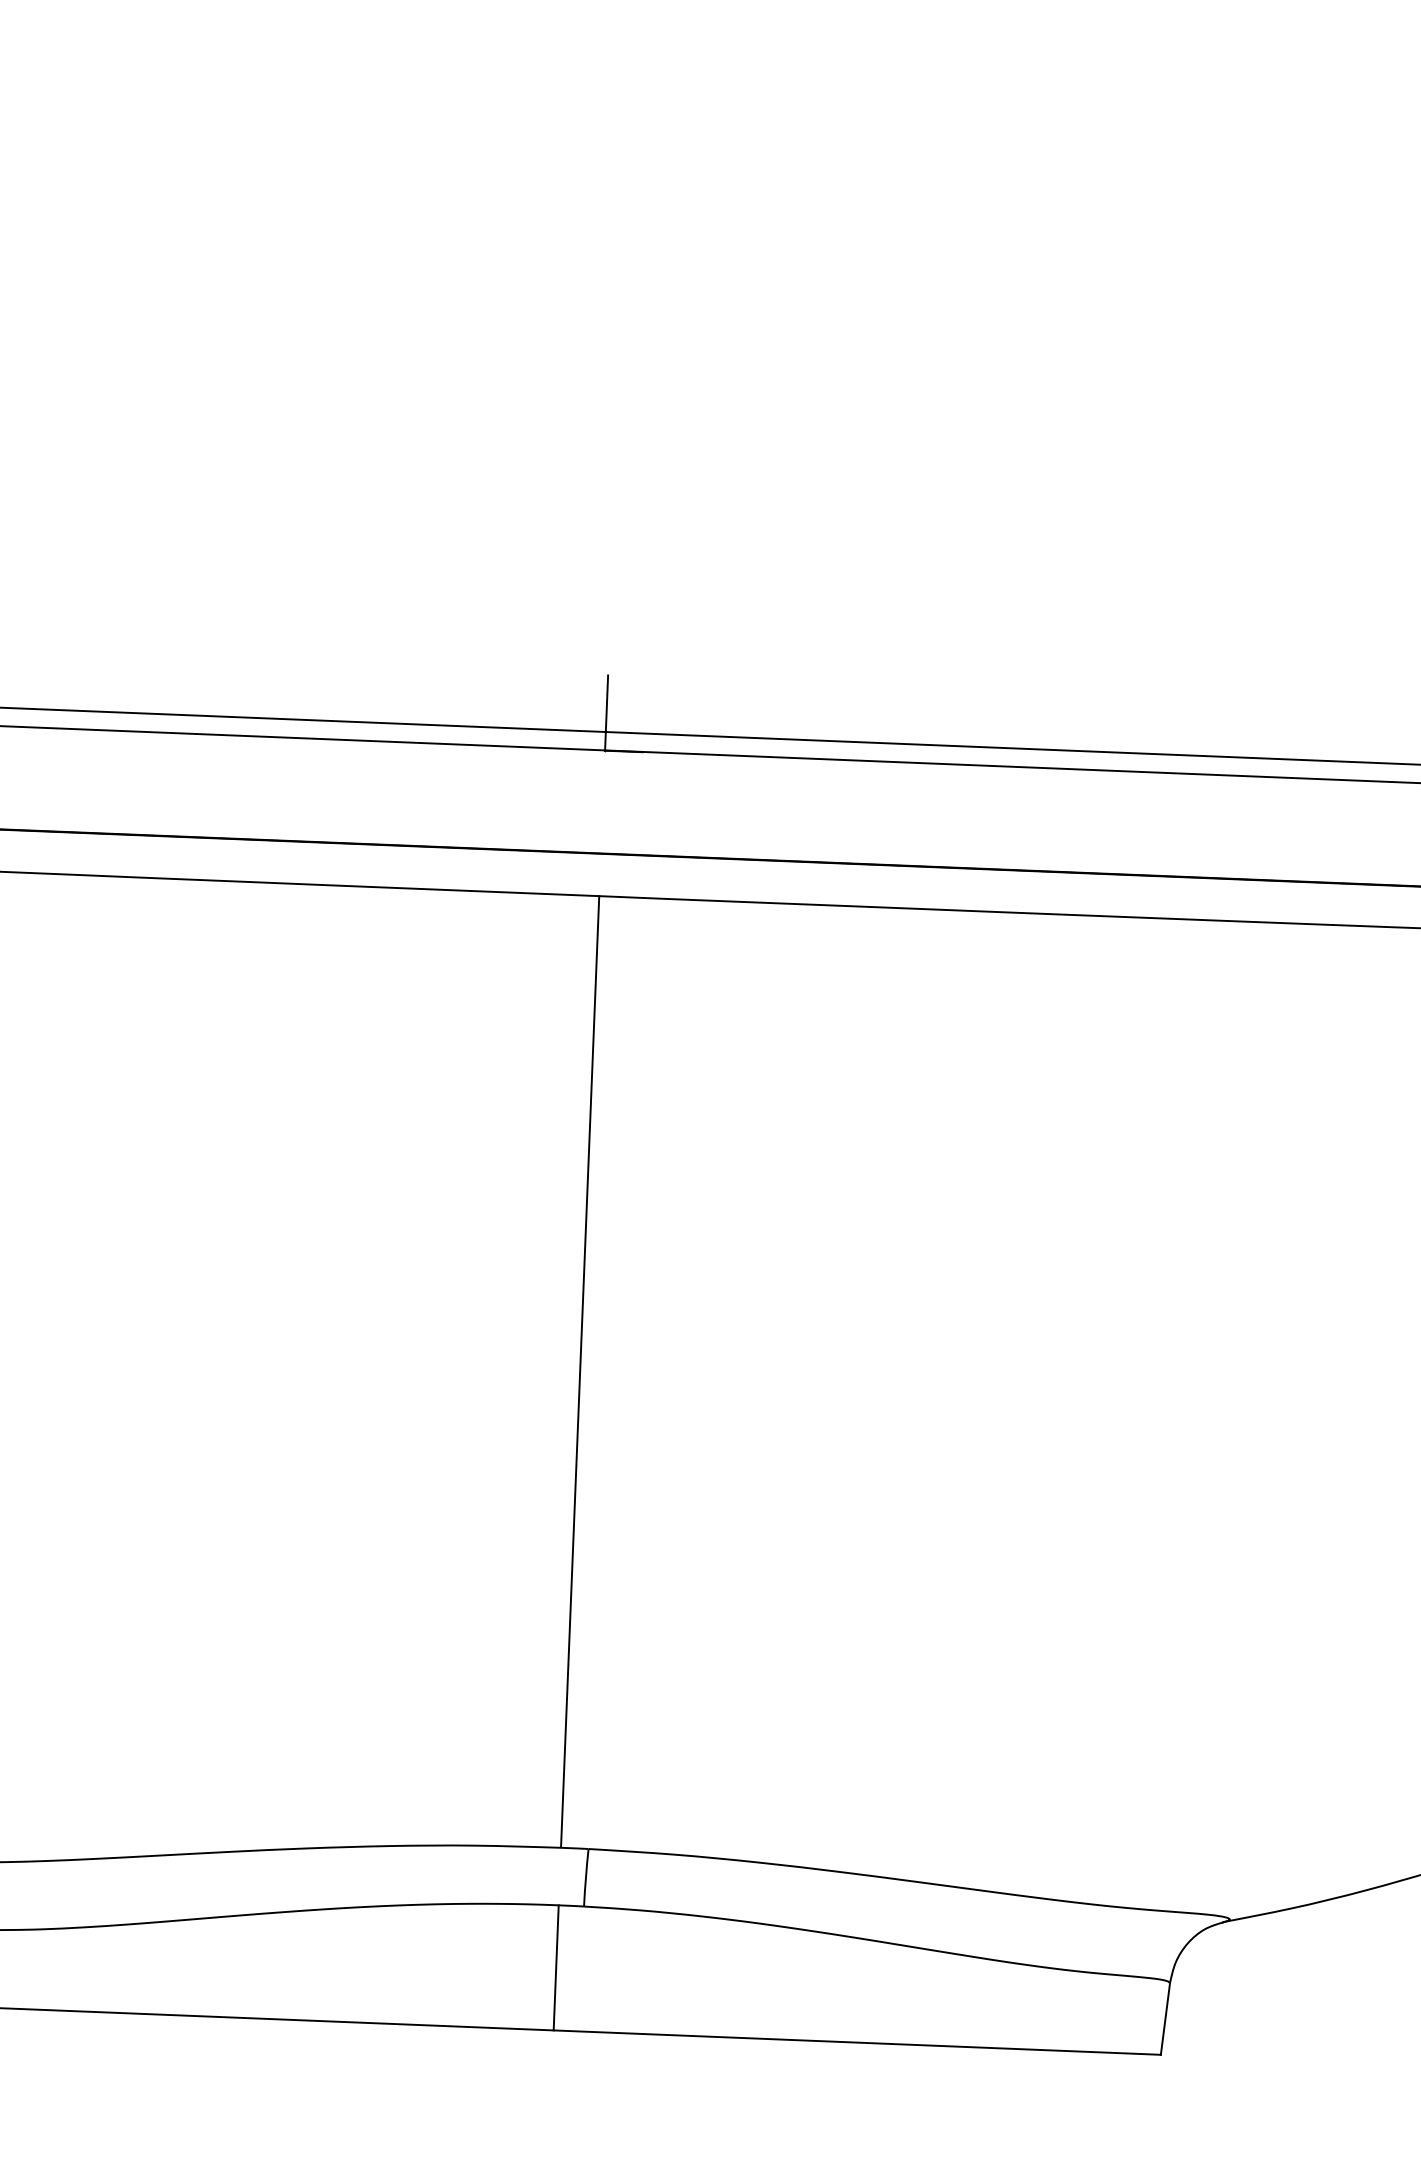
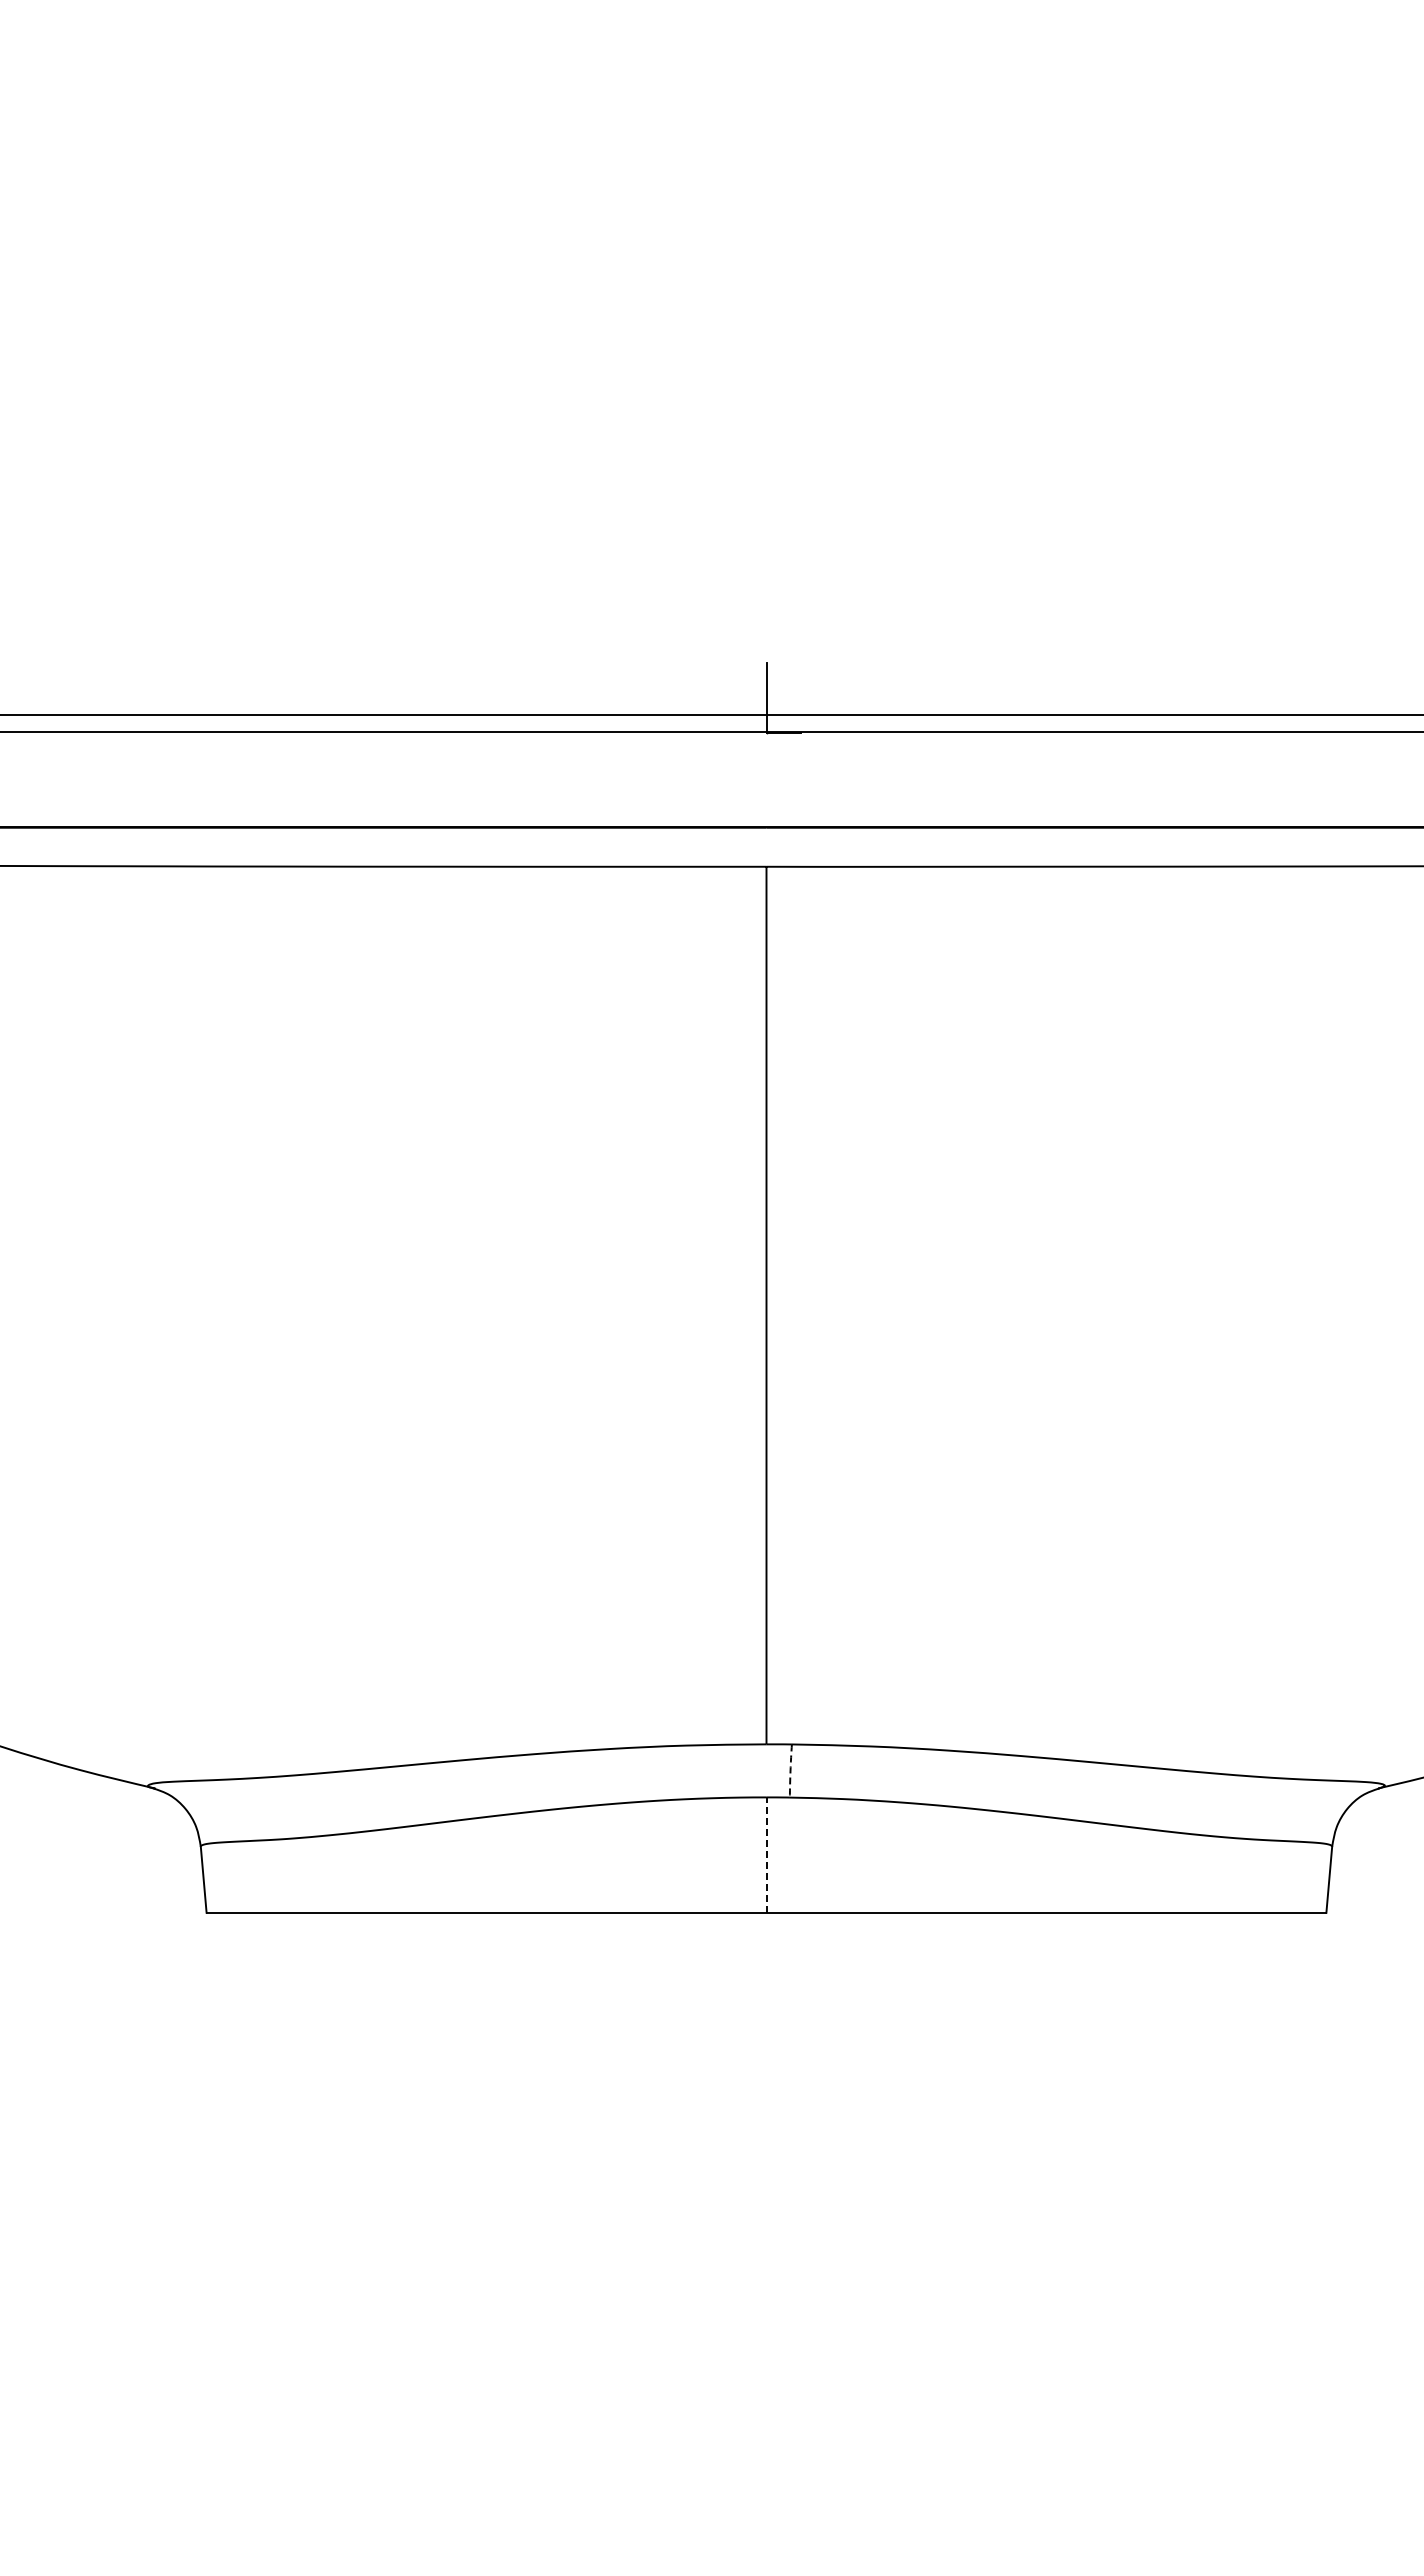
arc: (585, 1878) -> (790, 1771), solid -> dashed
line: (556, 1968) -> (766, 1855), solid -> dashed

